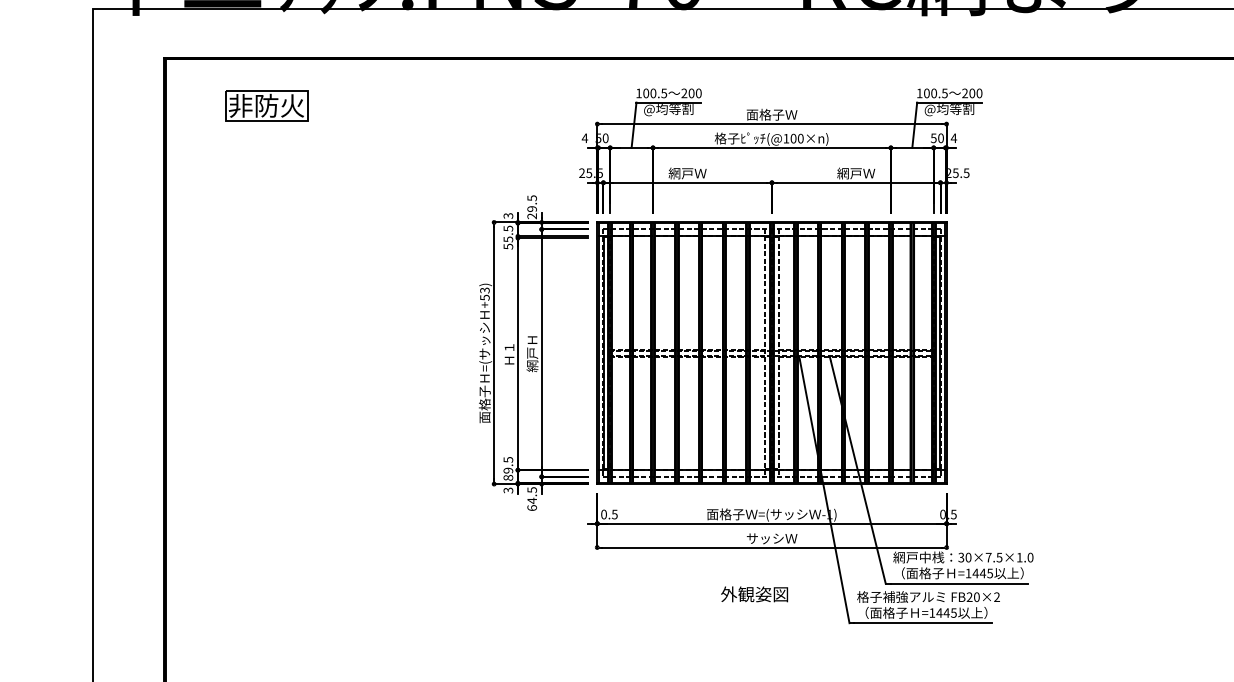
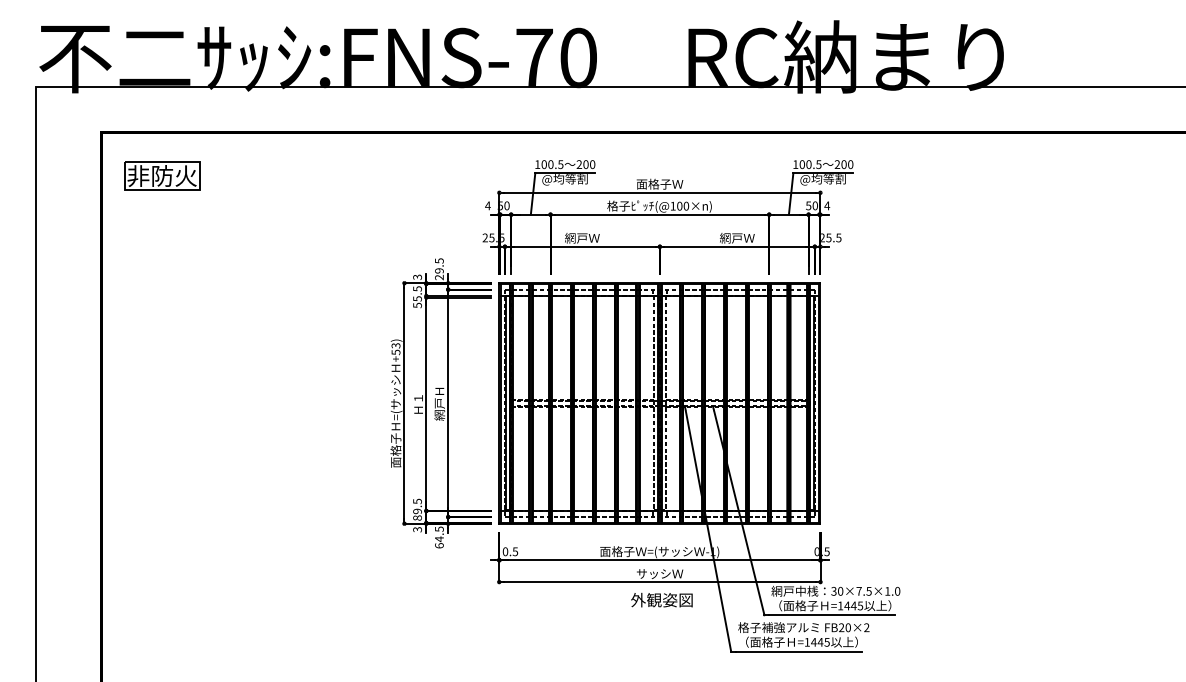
part: (266, 105) -> (162, 175), moved
text: (754, 594) -> (661, 600), moved

